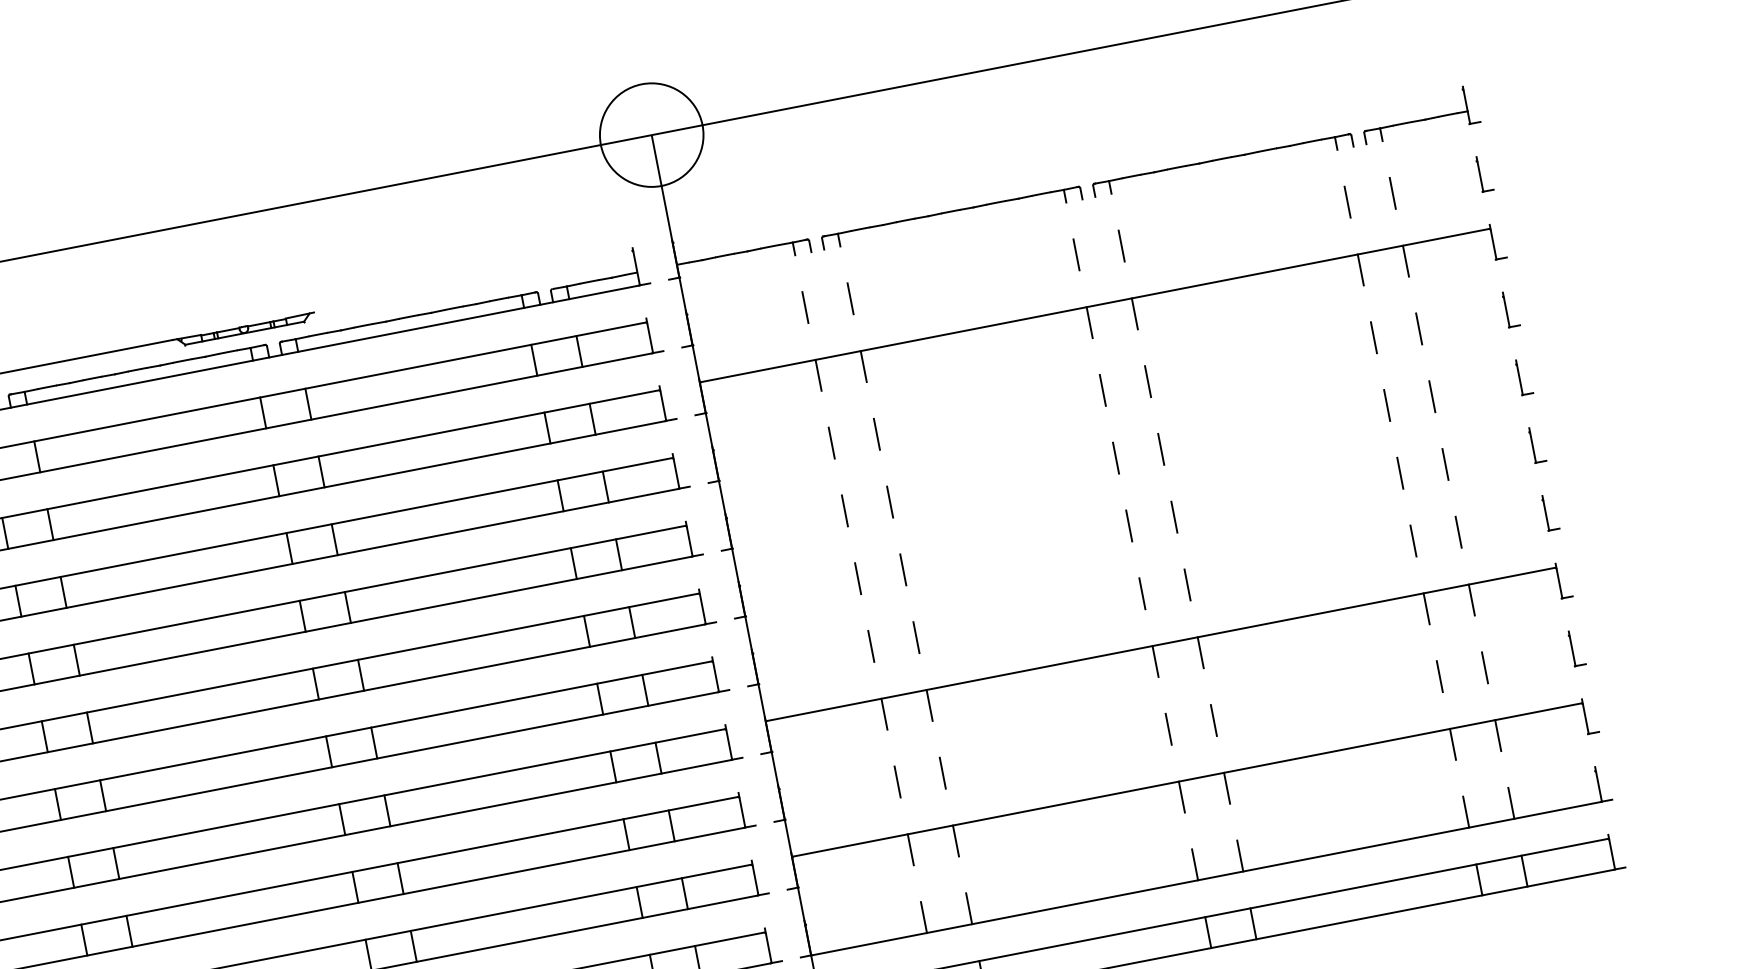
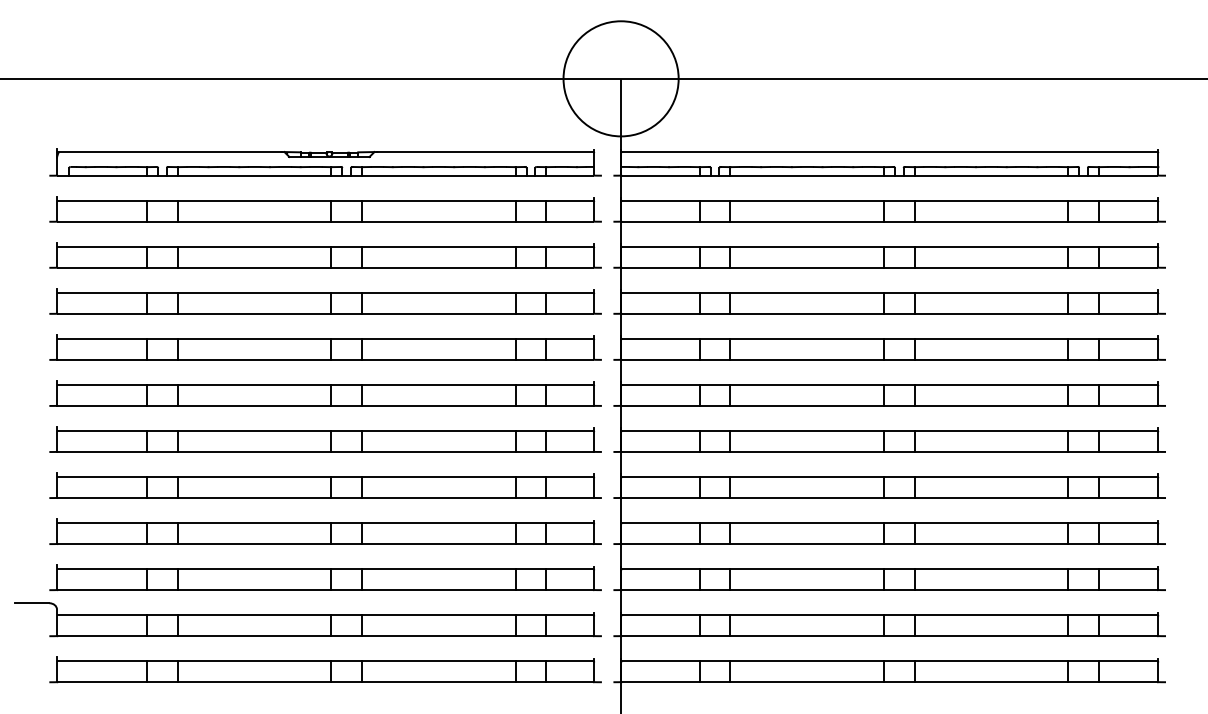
circle: (650, 134) -> (620, 78), size x1.67
line: (1067, 166) -> (889, 152), added
line: (1074, 200) -> (889, 175), added
line: (1081, 237) -> (889, 200), added
line: (1087, 268) -> (889, 221), added
line: (473, 282) -> (485, 152), added
line: (1100, 336) -> (889, 267), added
line: (1107, 372) -> (889, 292), added
line: (1113, 403) -> (889, 313), added
line: (1121, 440) -> (889, 338), added
line: (1127, 471) -> (889, 359), added
line: (1134, 508) -> (889, 384), added
line: (1140, 539) -> (889, 405), added
line: (1147, 577) -> (889, 431), added
line: (1153, 608) -> (889, 452), added
line: (1166, 676) -> (889, 498), added
line: (1173, 712) -> (889, 523), added
line: (1179, 743) -> (889, 544), added
line: (1193, 811) -> (889, 590), added
line: (1200, 848) -> (889, 615), added

